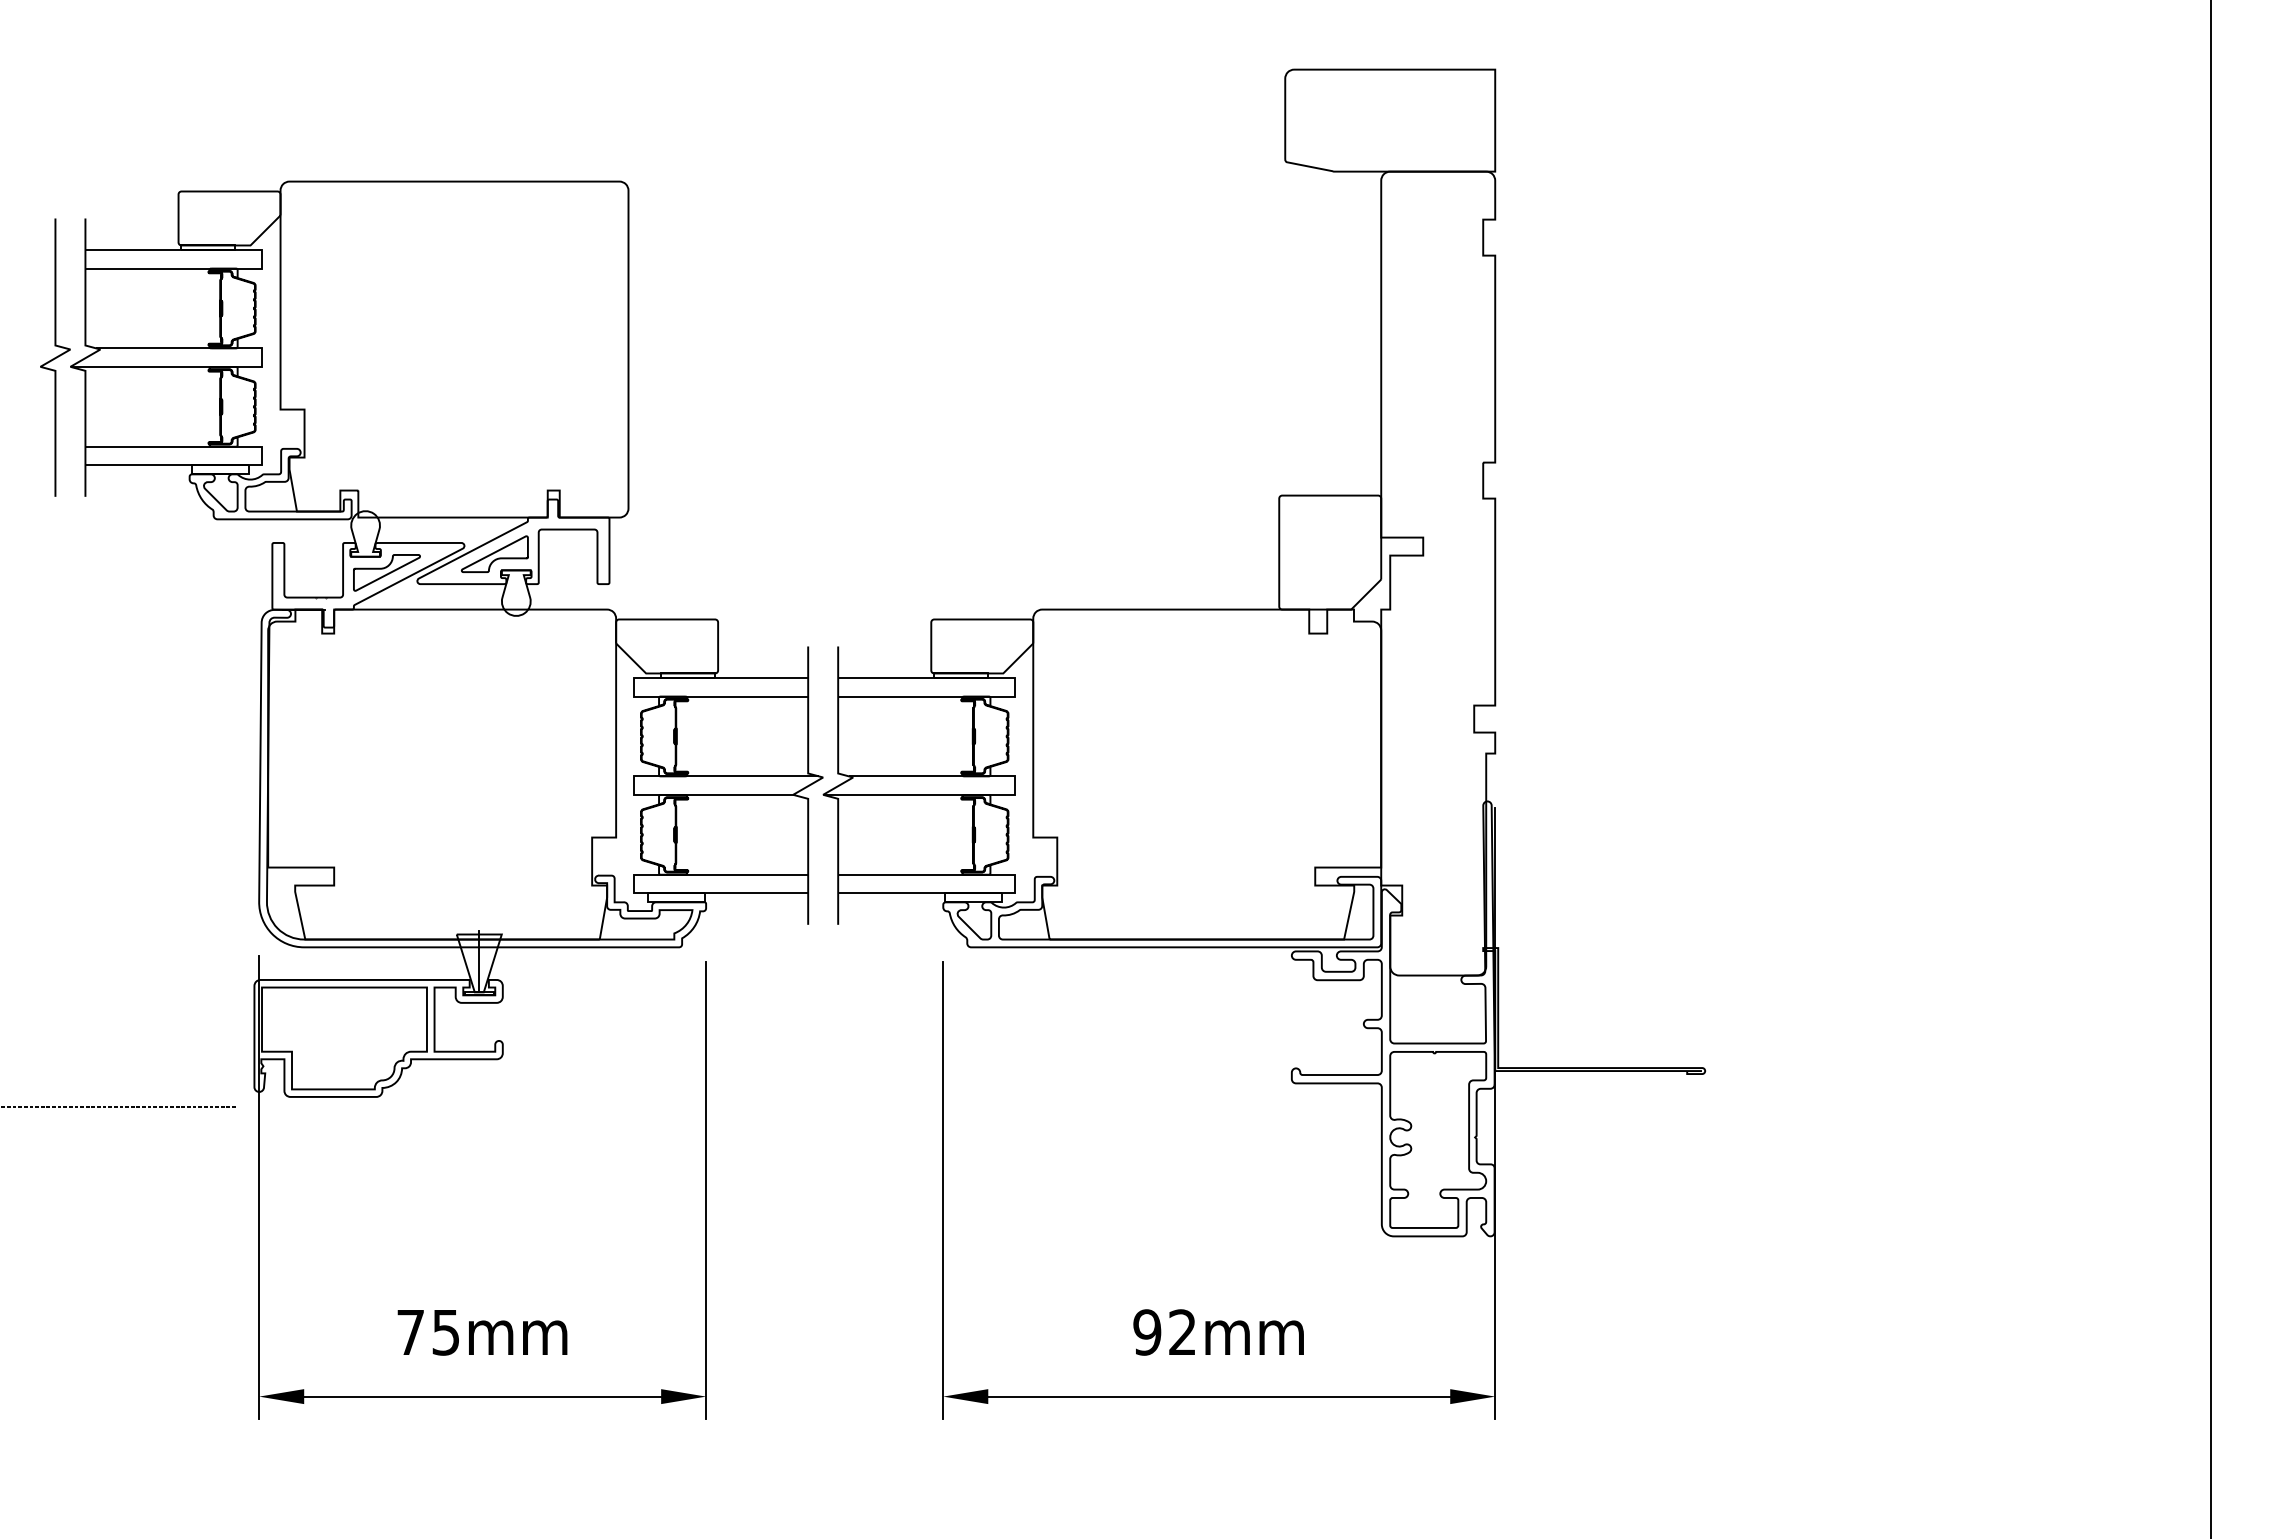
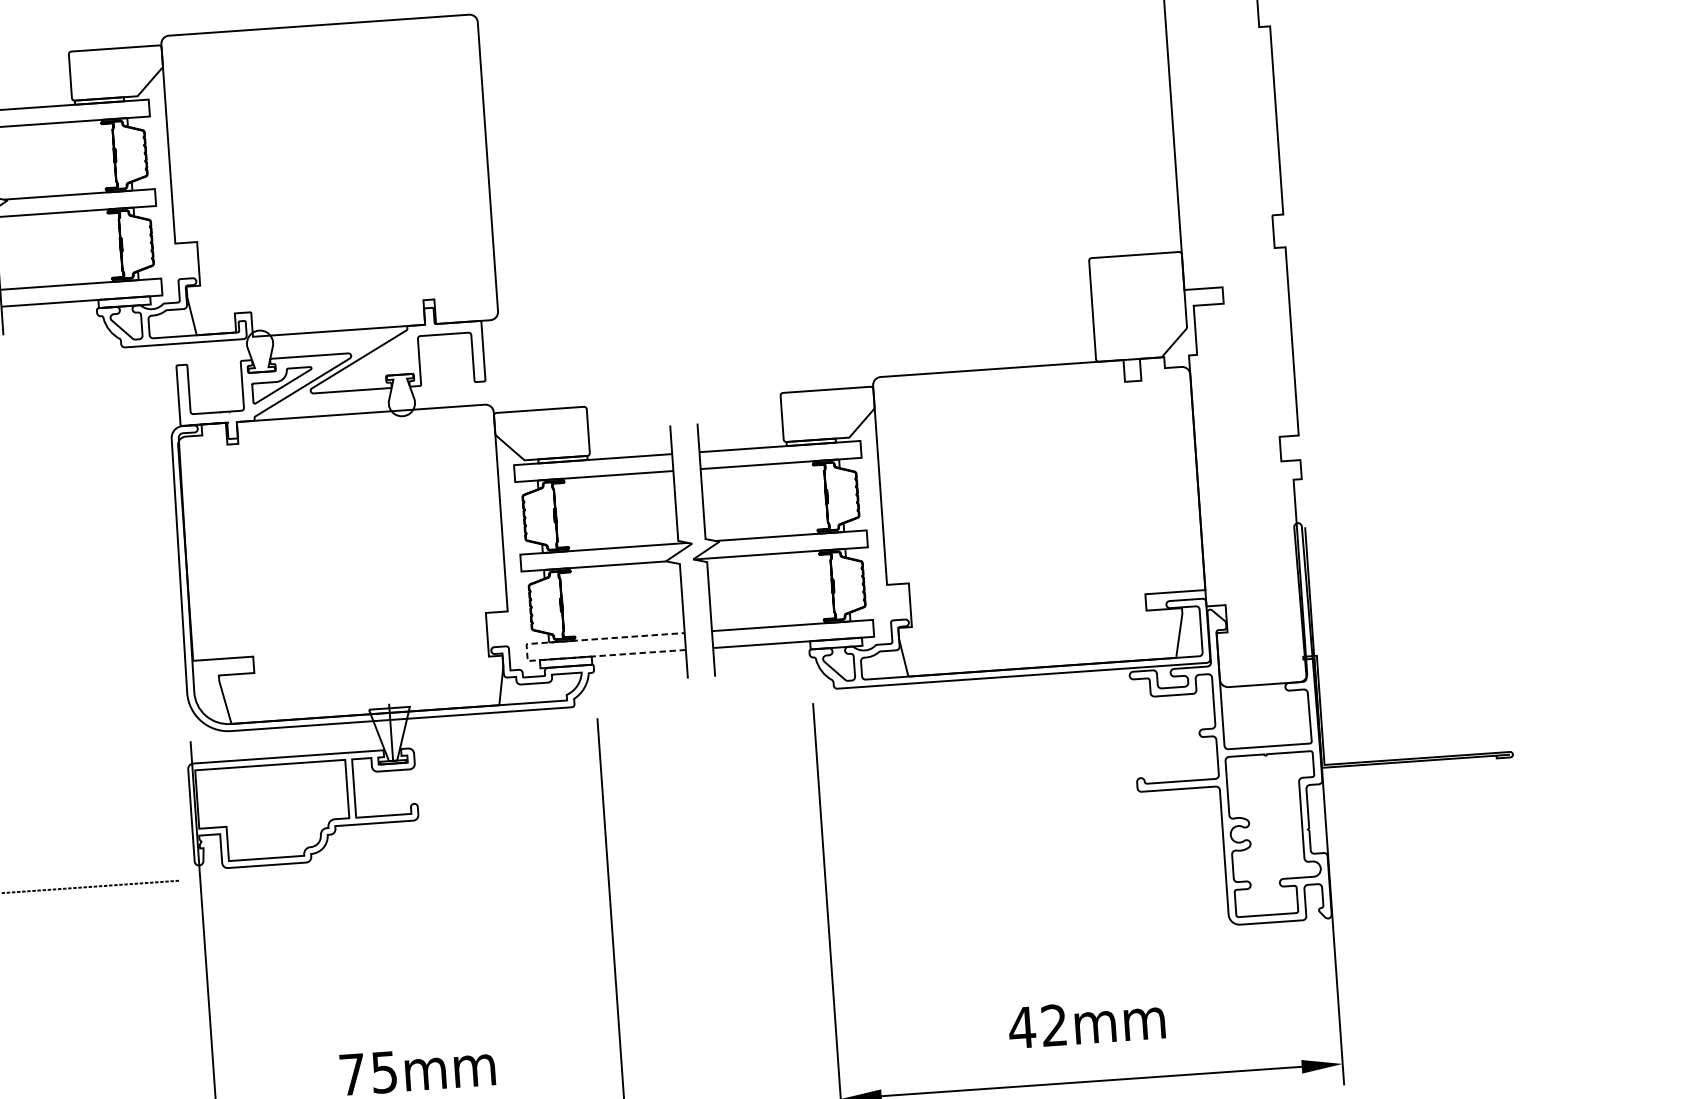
curve: (494, 553) -> (379, 360), removed
line: (634, 883) -> (527, 652), solid -> dashed
text: (1146, 1332) -> (1021, 1027), 92mm -> 42mm

